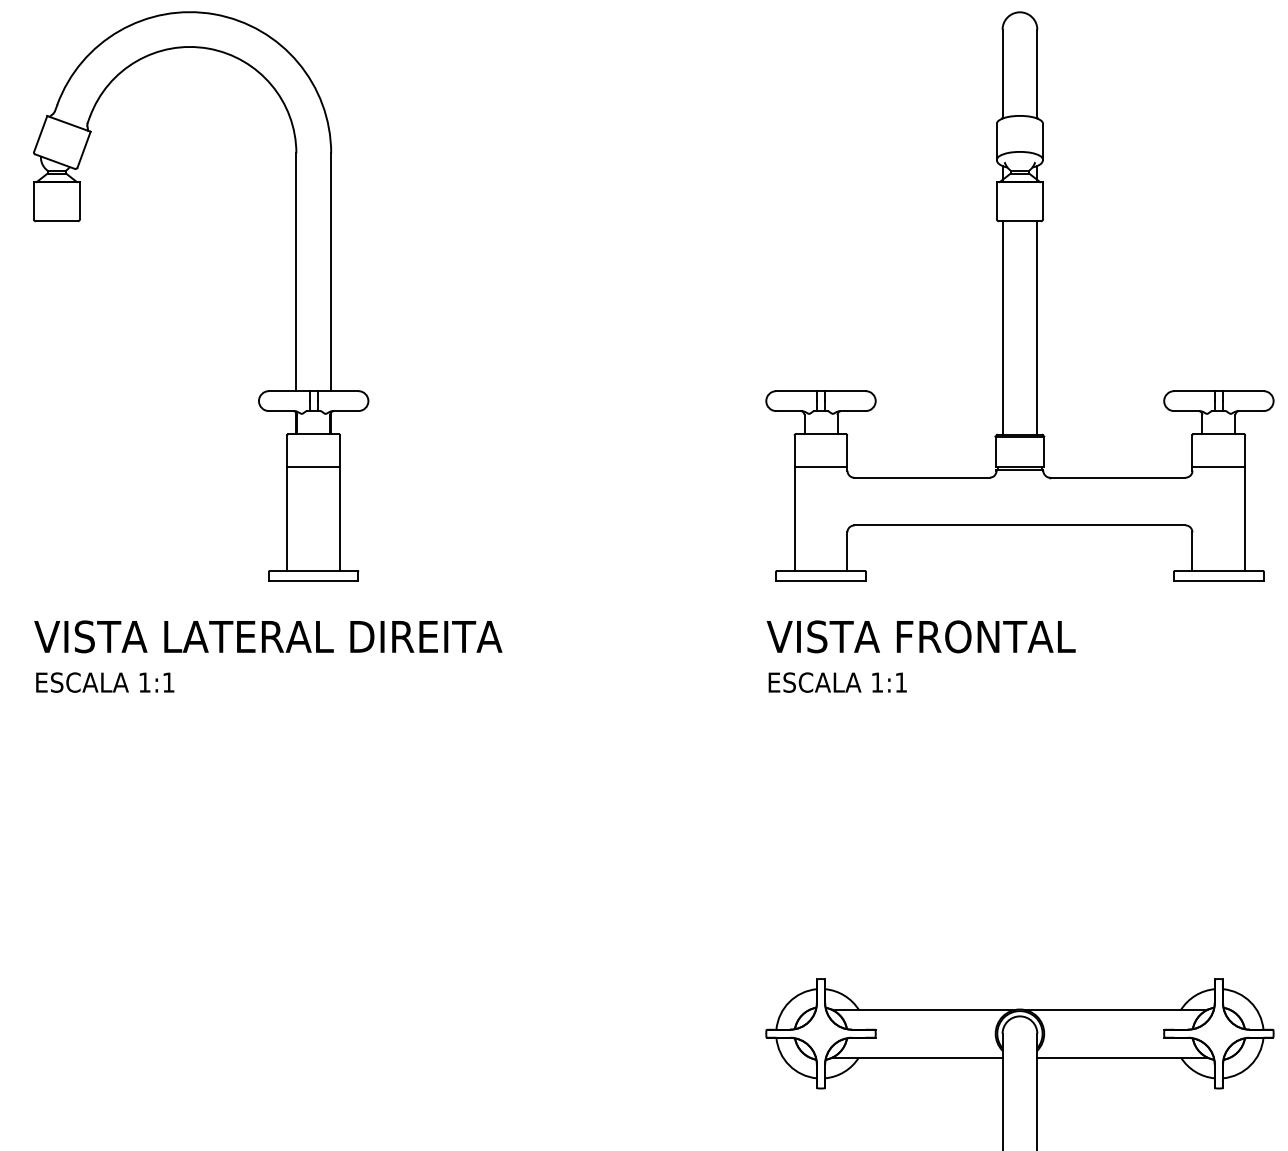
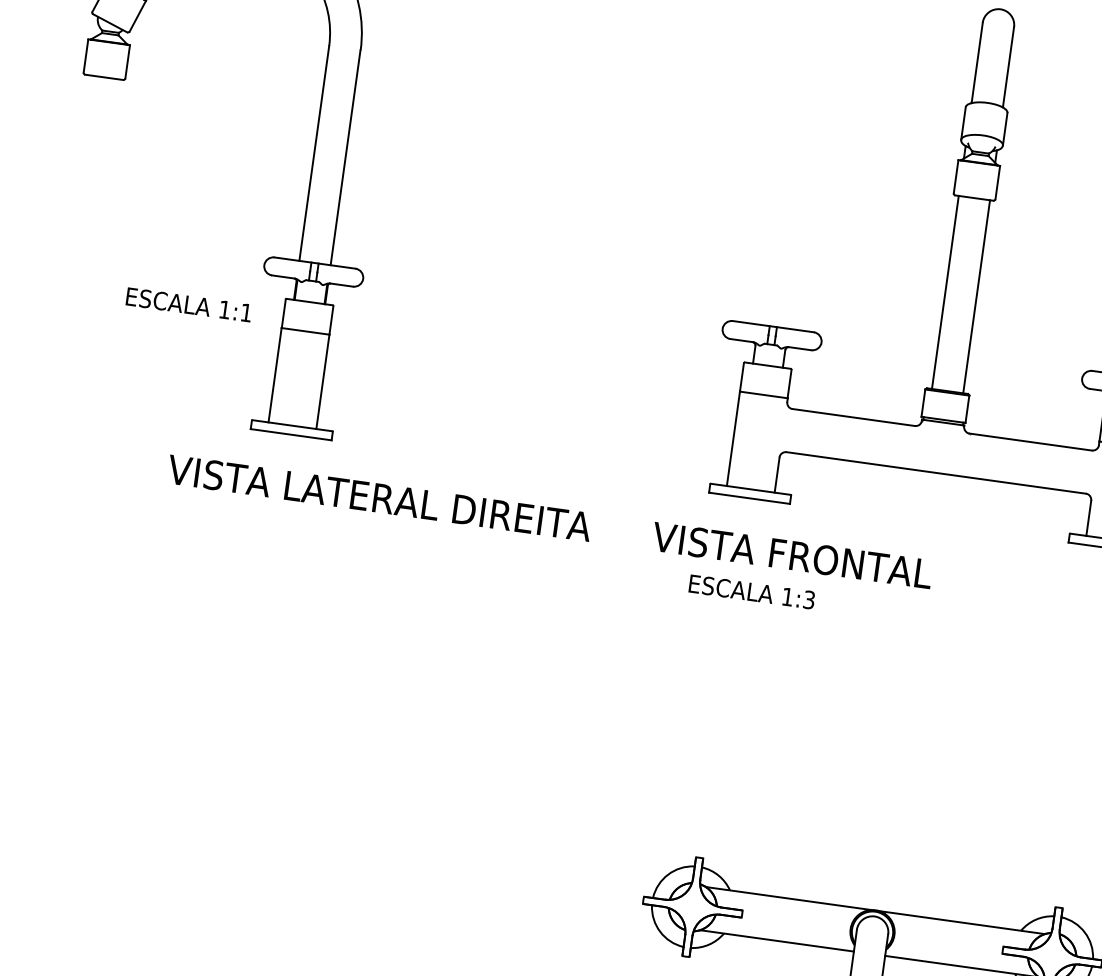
text: (268, 636) -> (379, 497), moved
text: (920, 636) -> (791, 555), moved
text: (105, 682) -> (189, 304), moved
text: (901, 682) -> (809, 599), 1:1 -> 1:3

